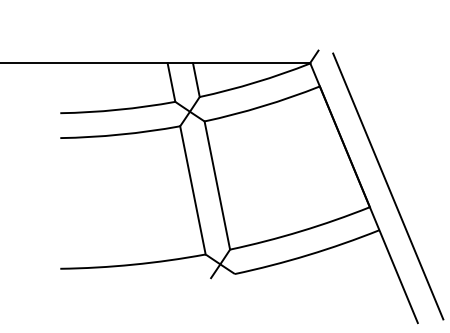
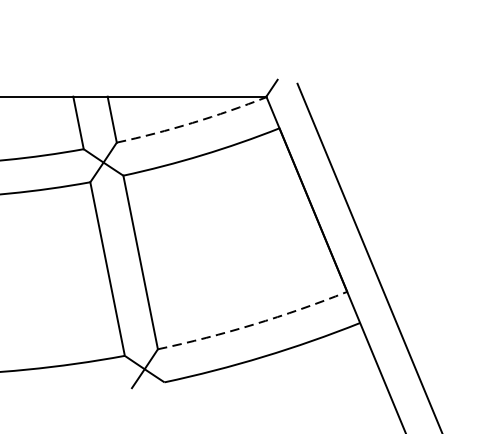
arc: (255, 82) -> (192, 122), solid -> dashed
arc: (300, 231) -> (253, 324), solid -> dashed

